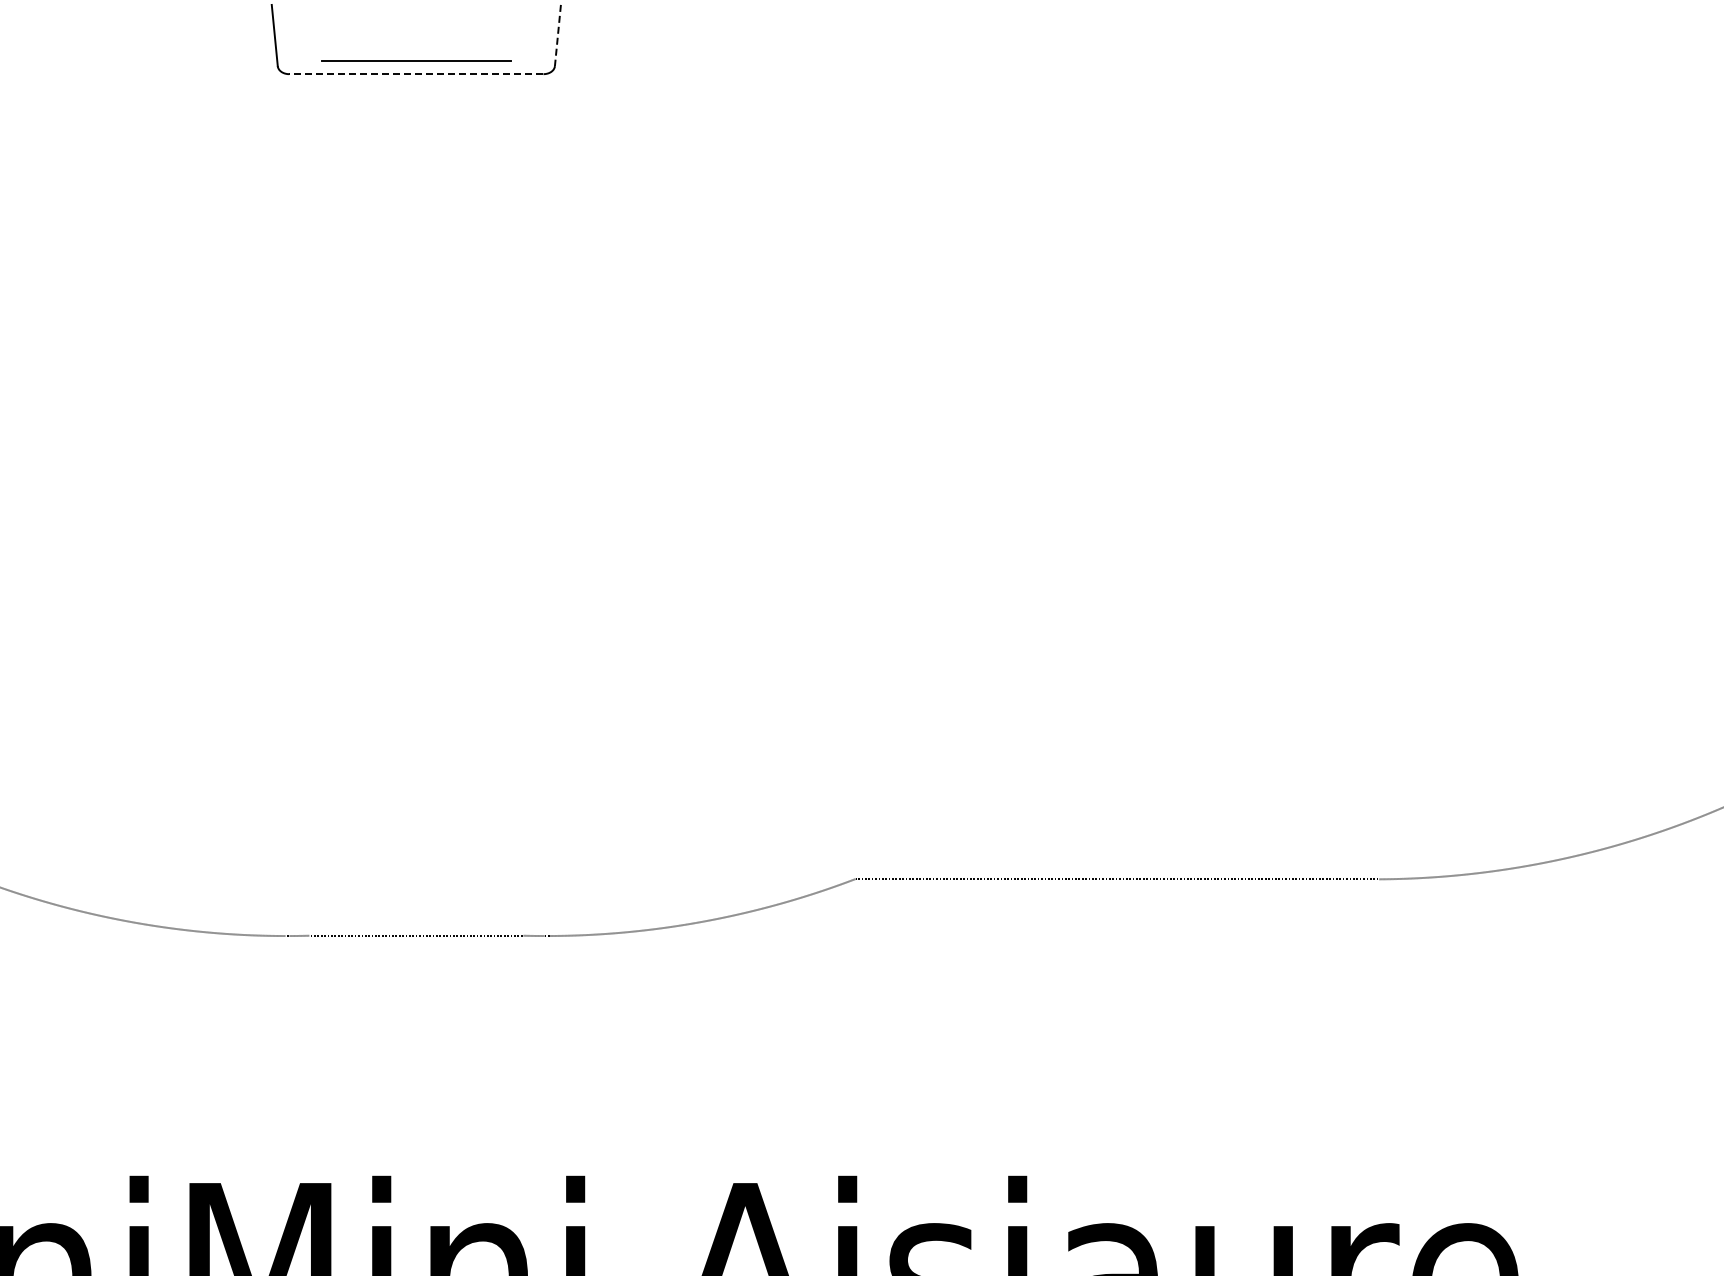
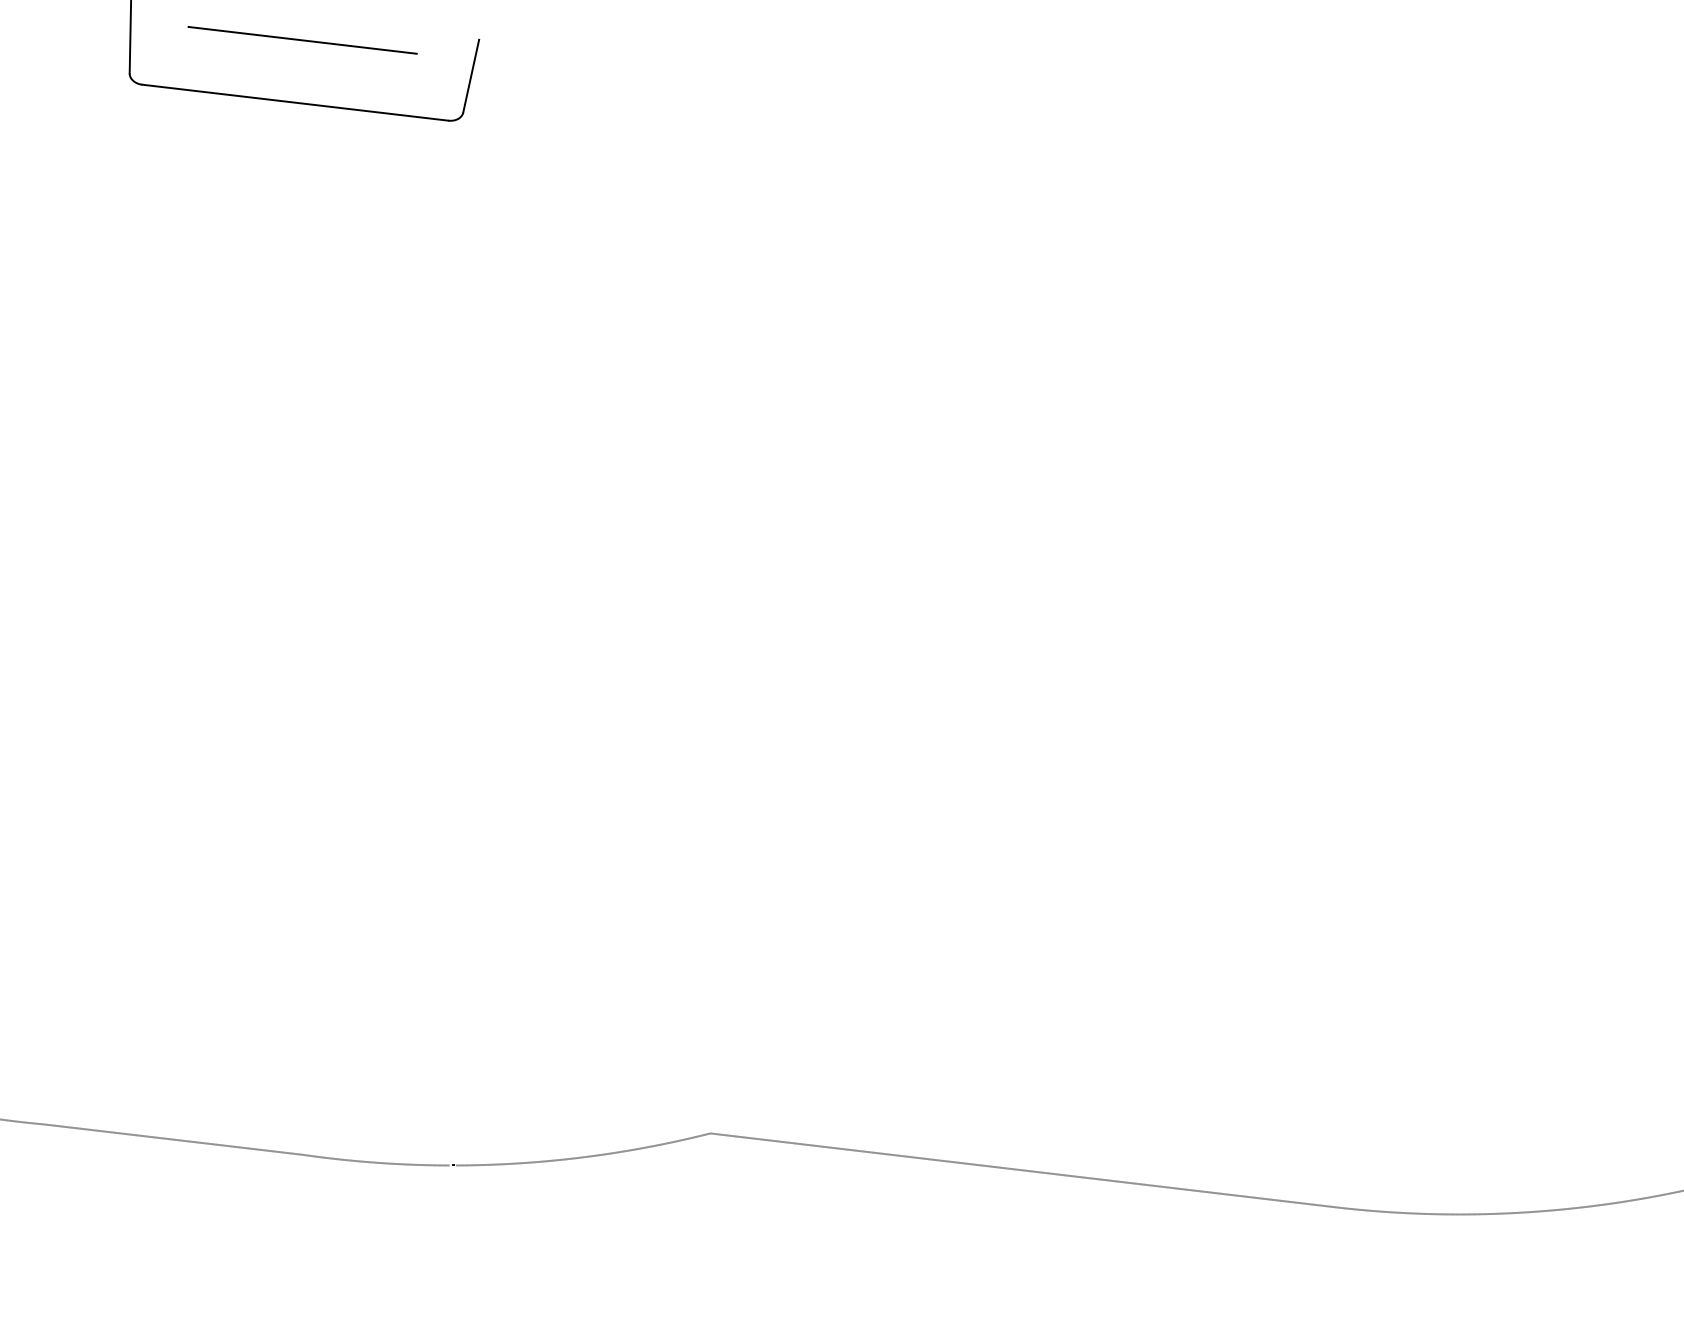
line: (557, 35) -> (470, 76), dashed -> solid
line: (416, 60) -> (302, 39), moved
line: (415, 74) -> (294, 102), dashed -> solid

